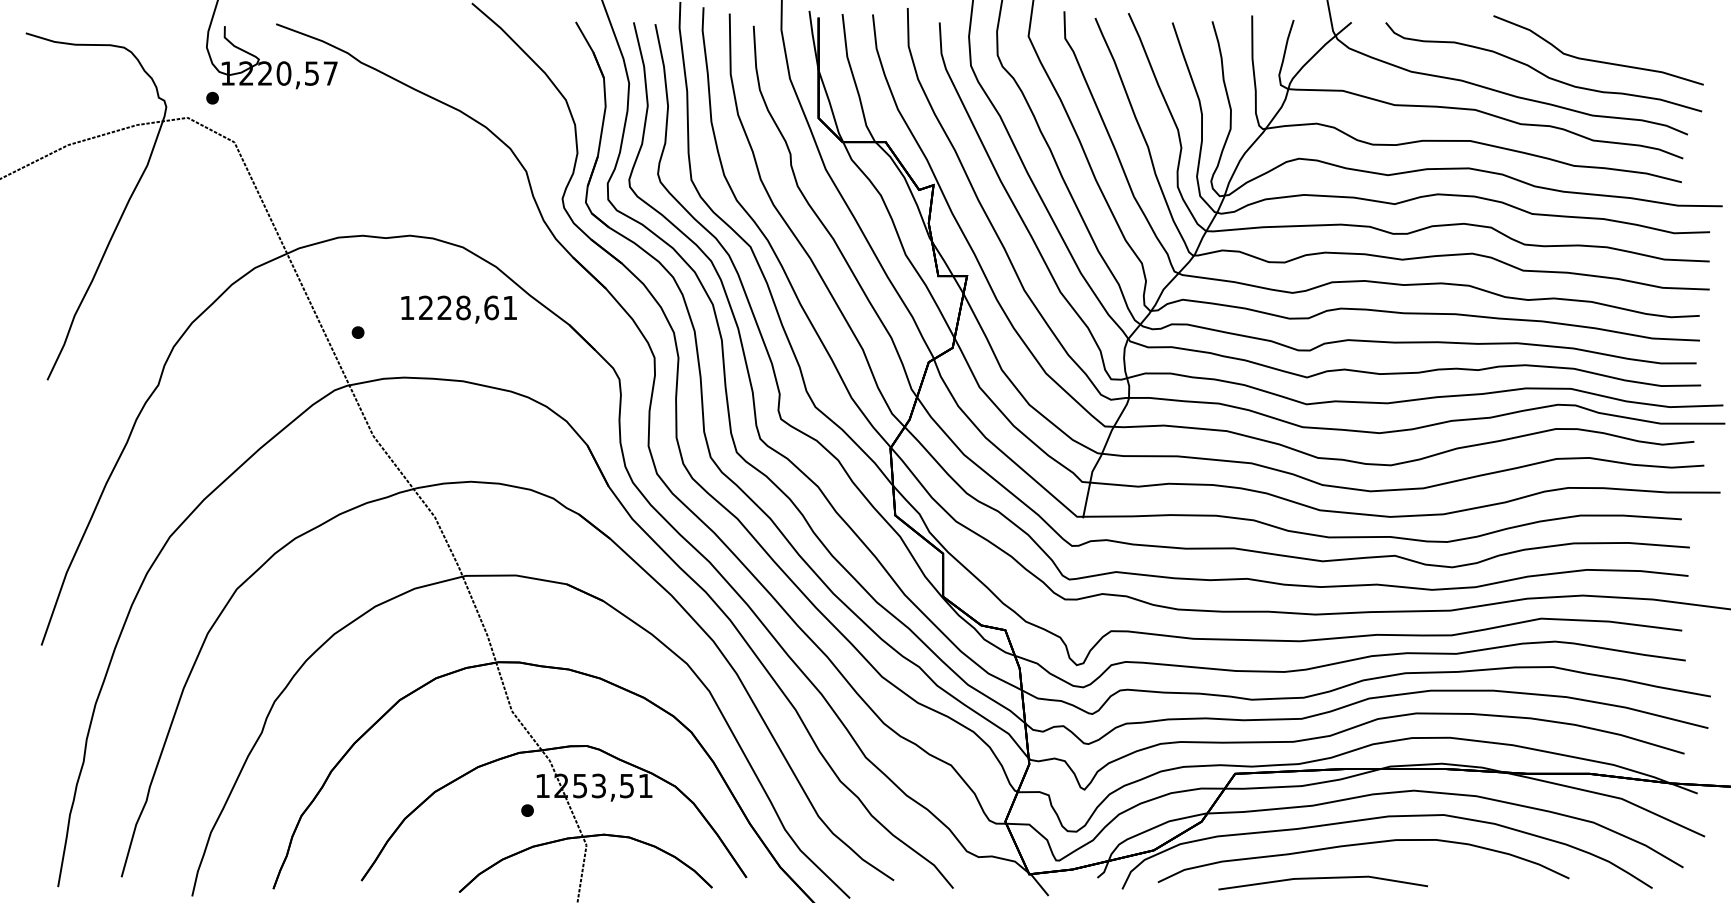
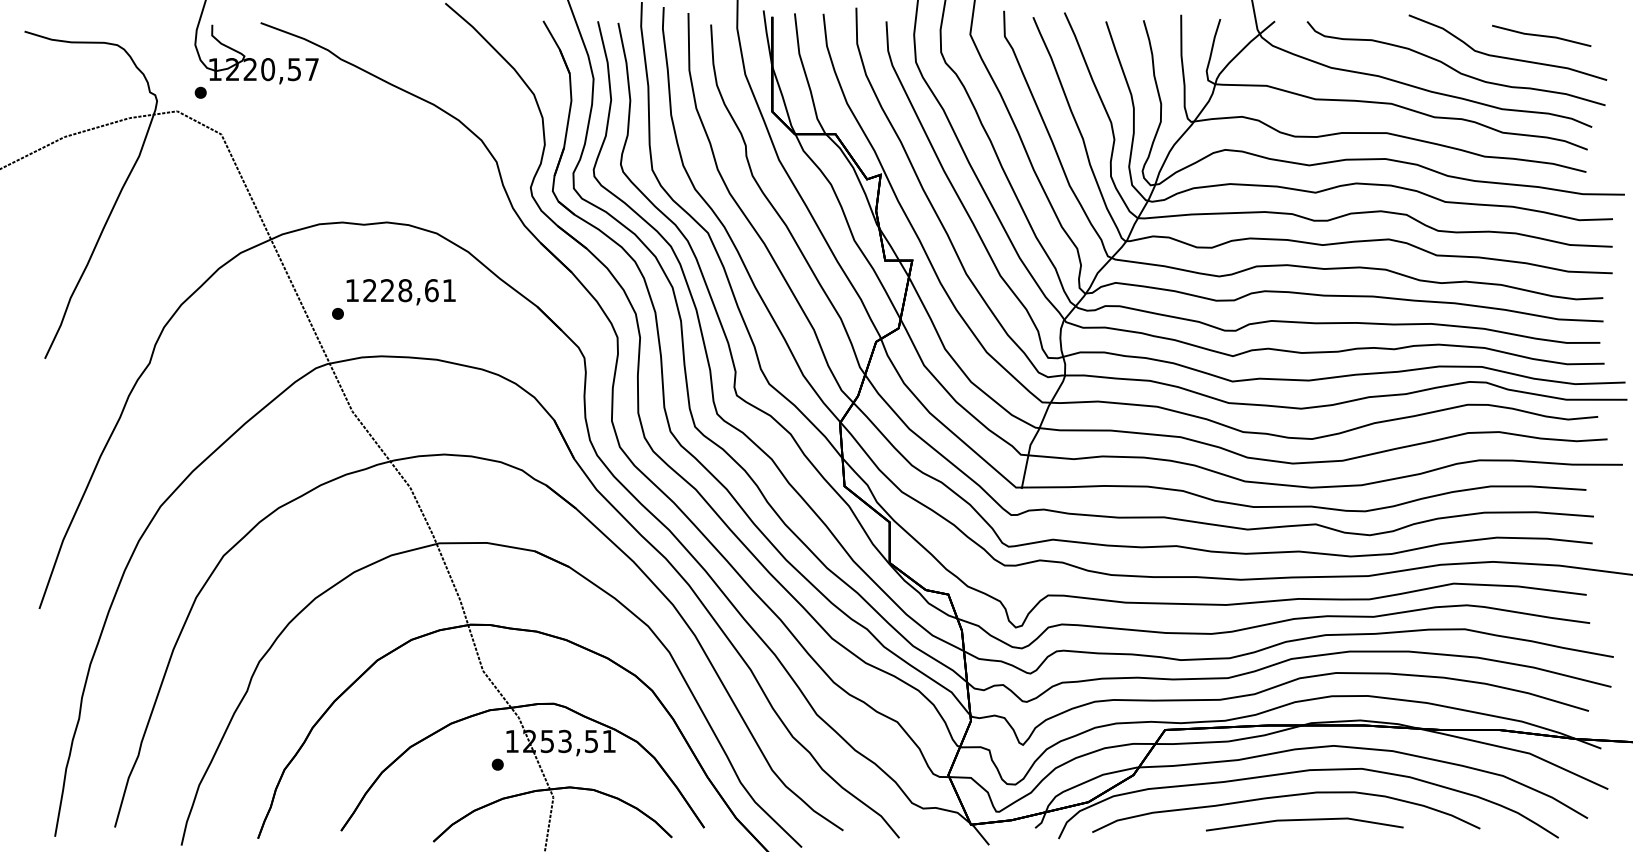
part: (1634, 37) -> (1541, 35), added
text: (458, 309) -> (400, 292), moved
line: (1322, 878) -> (1304, 820), moved

